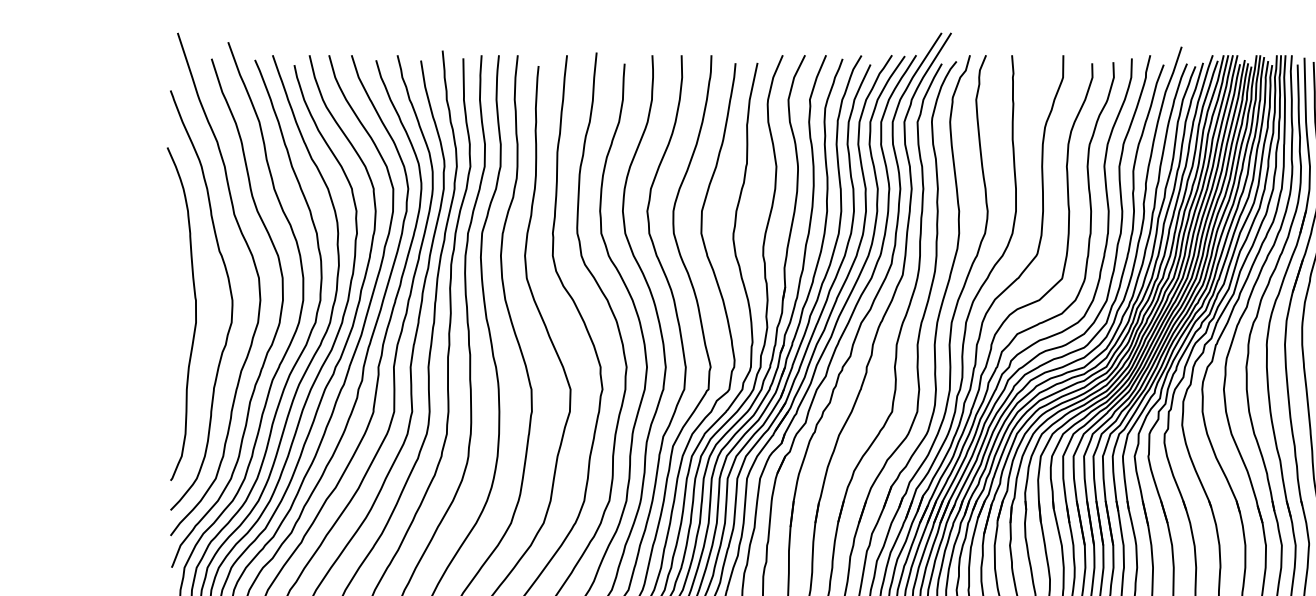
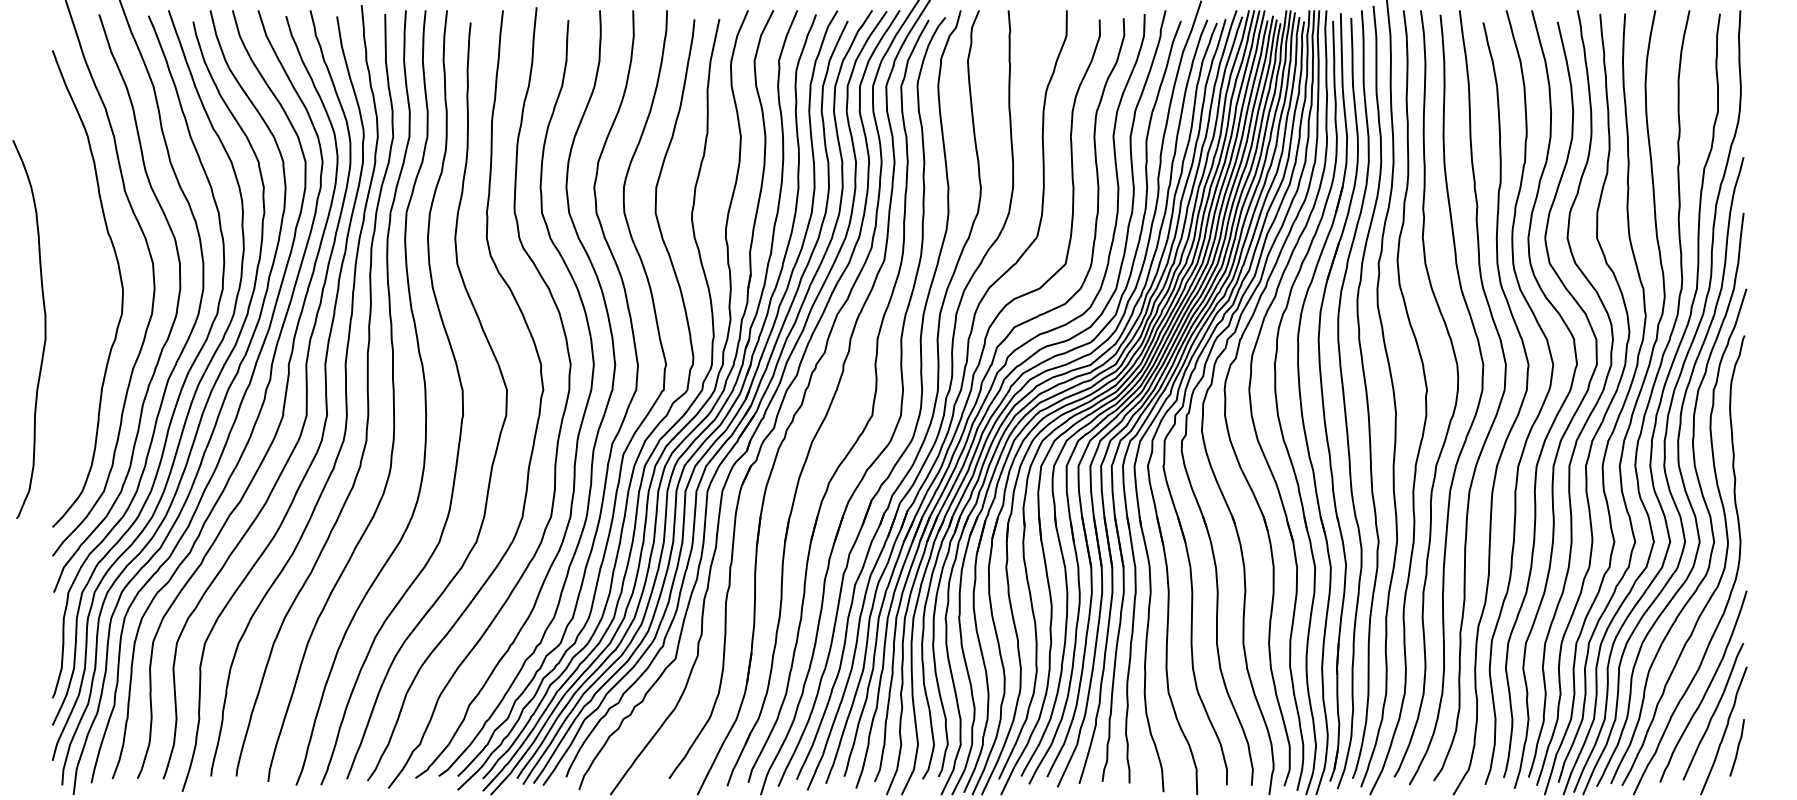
curve: (195, 314) -> (44, 329), moved

